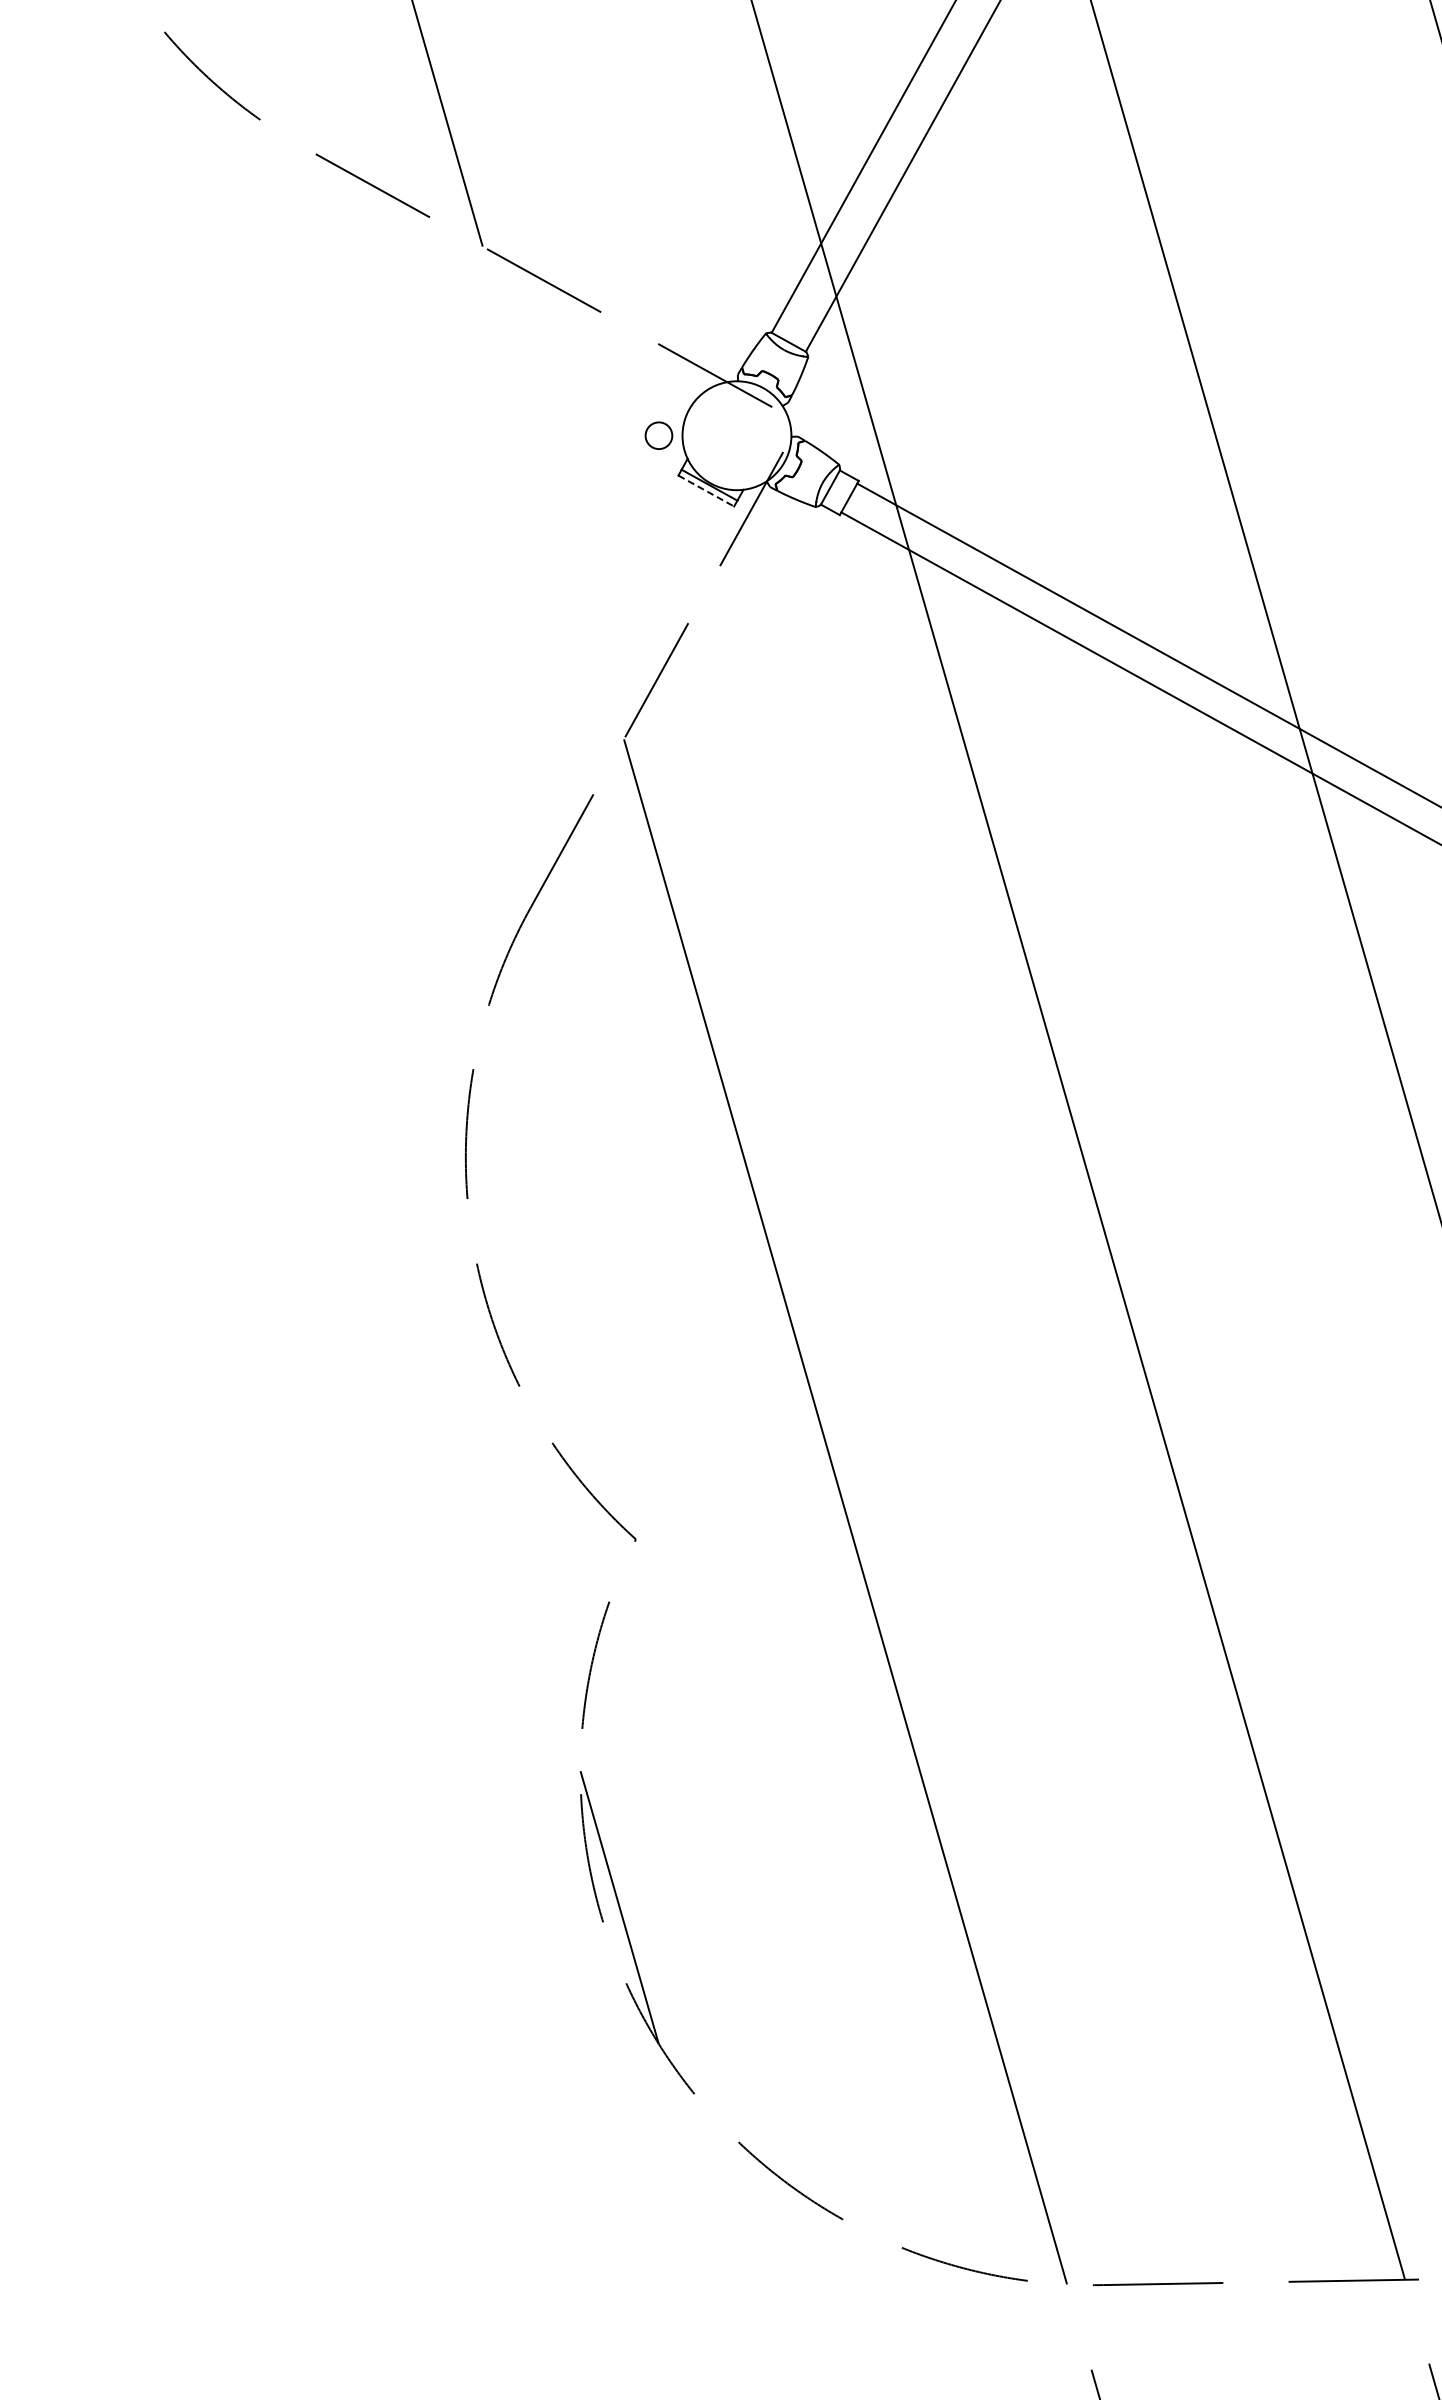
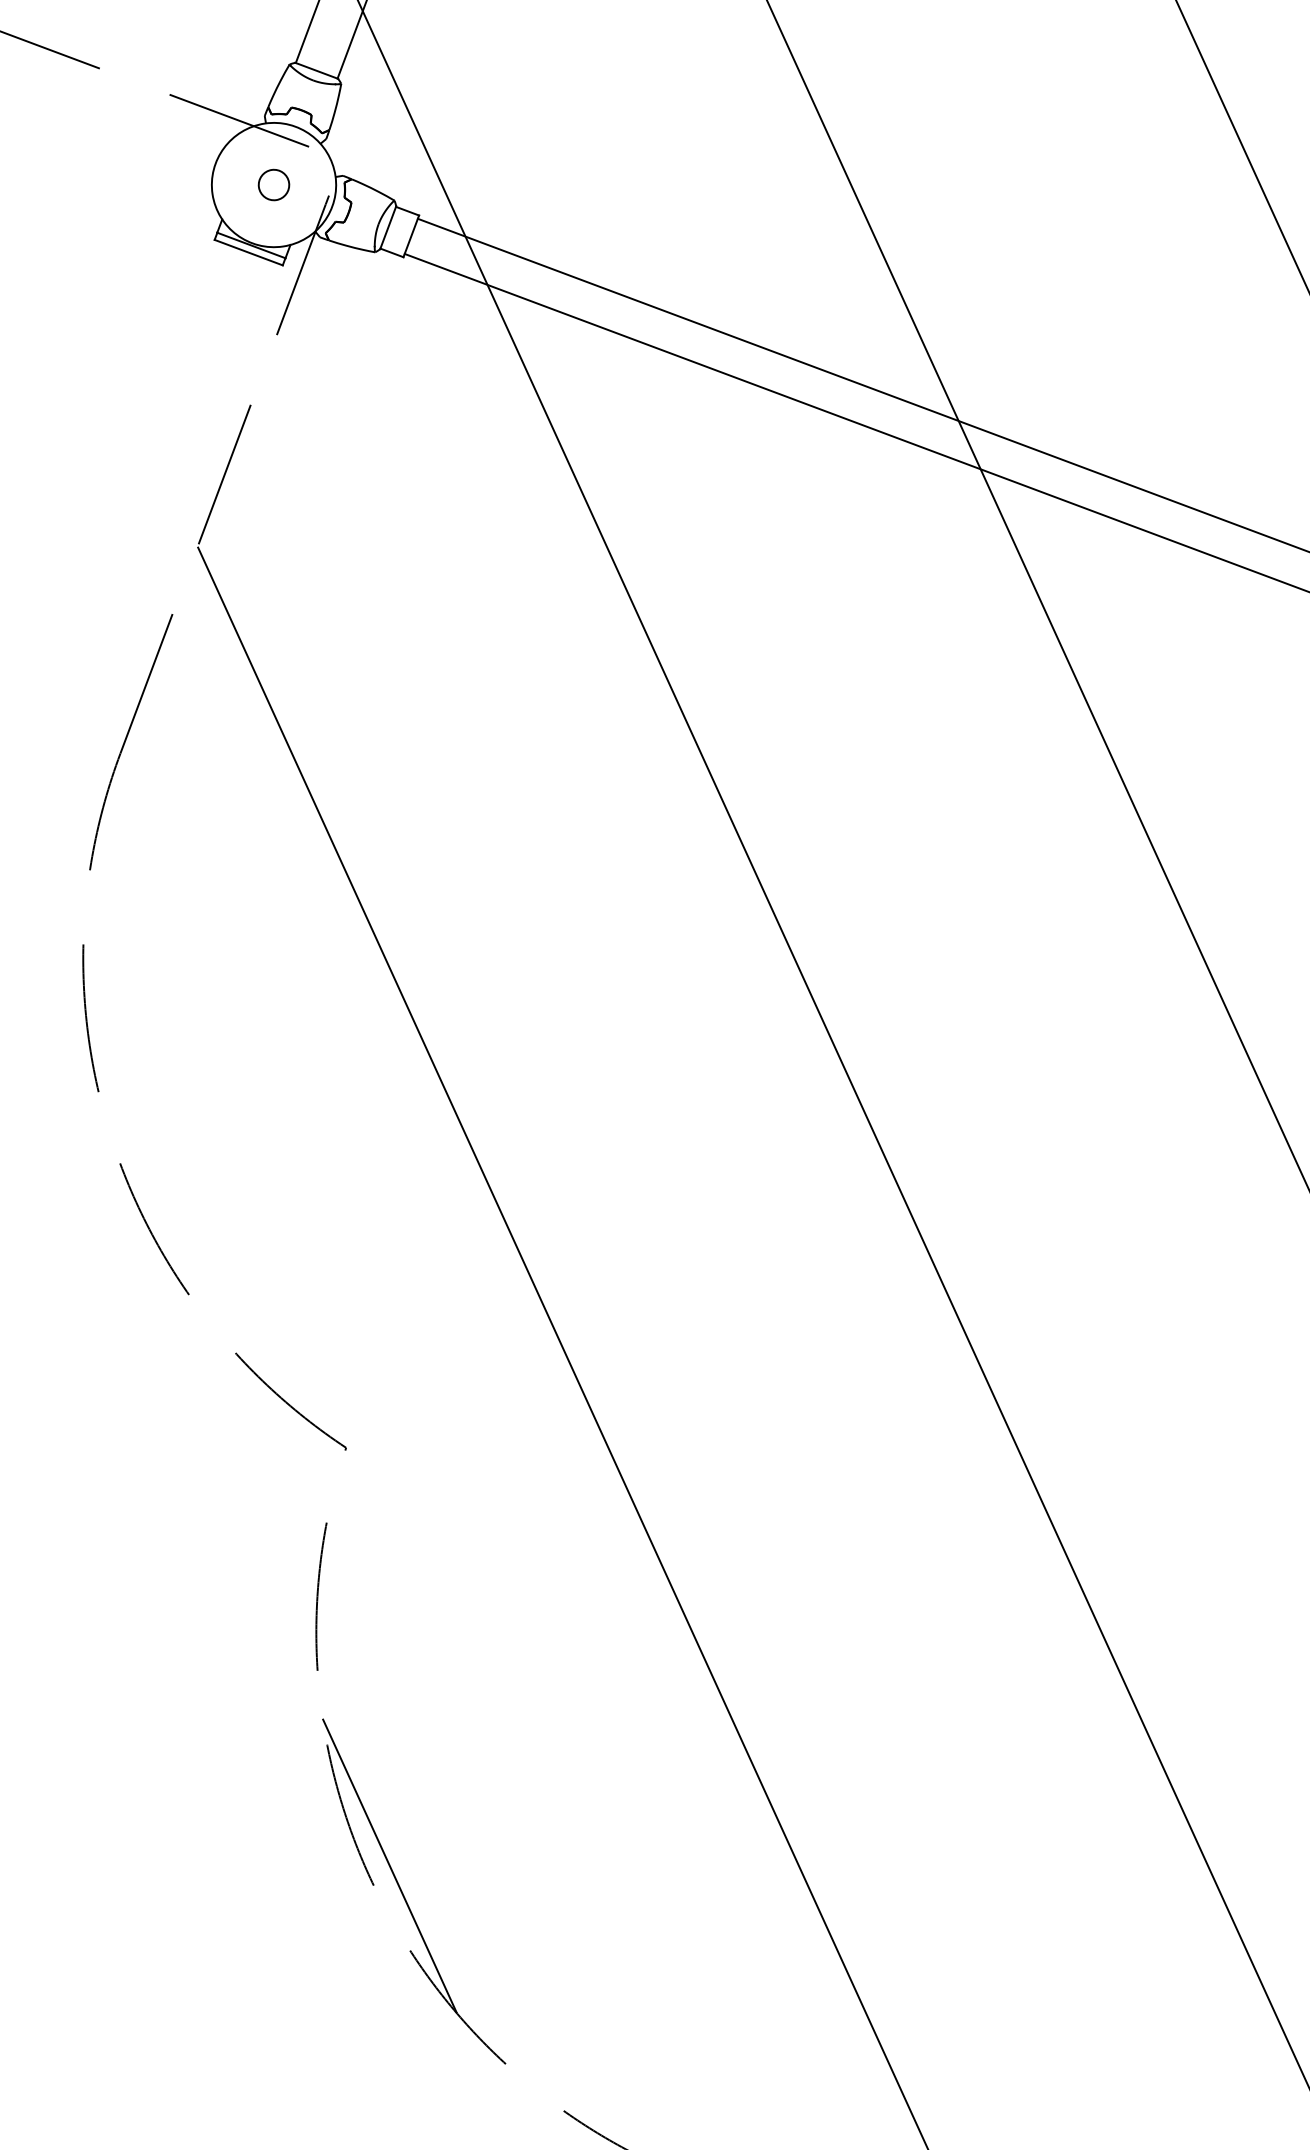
circle: (658, 435) -> (273, 184), moved
line: (706, 491) -> (249, 253), dashed -> solid

